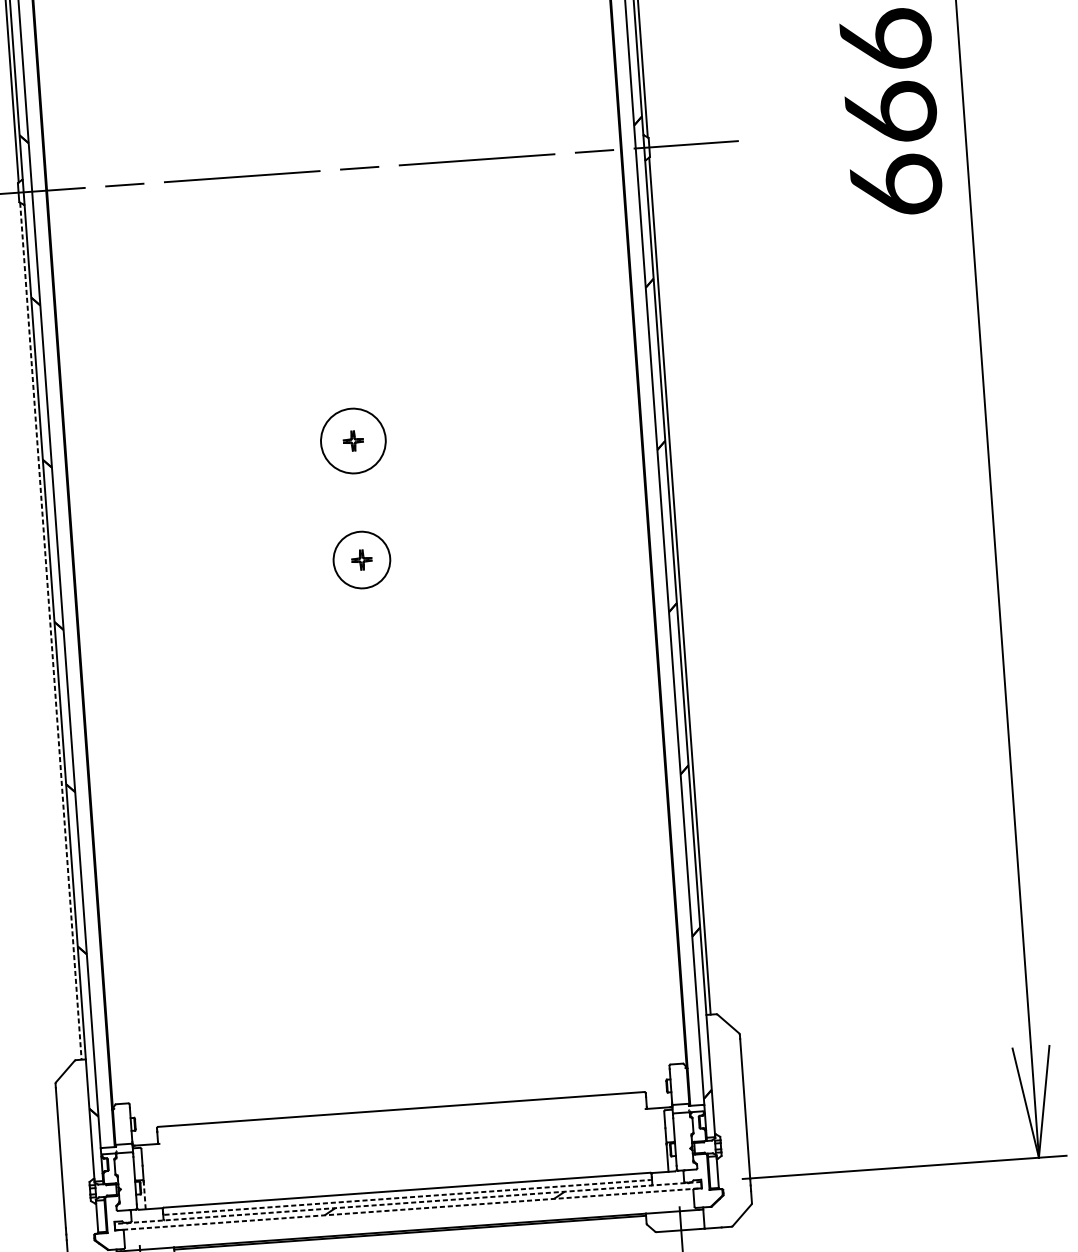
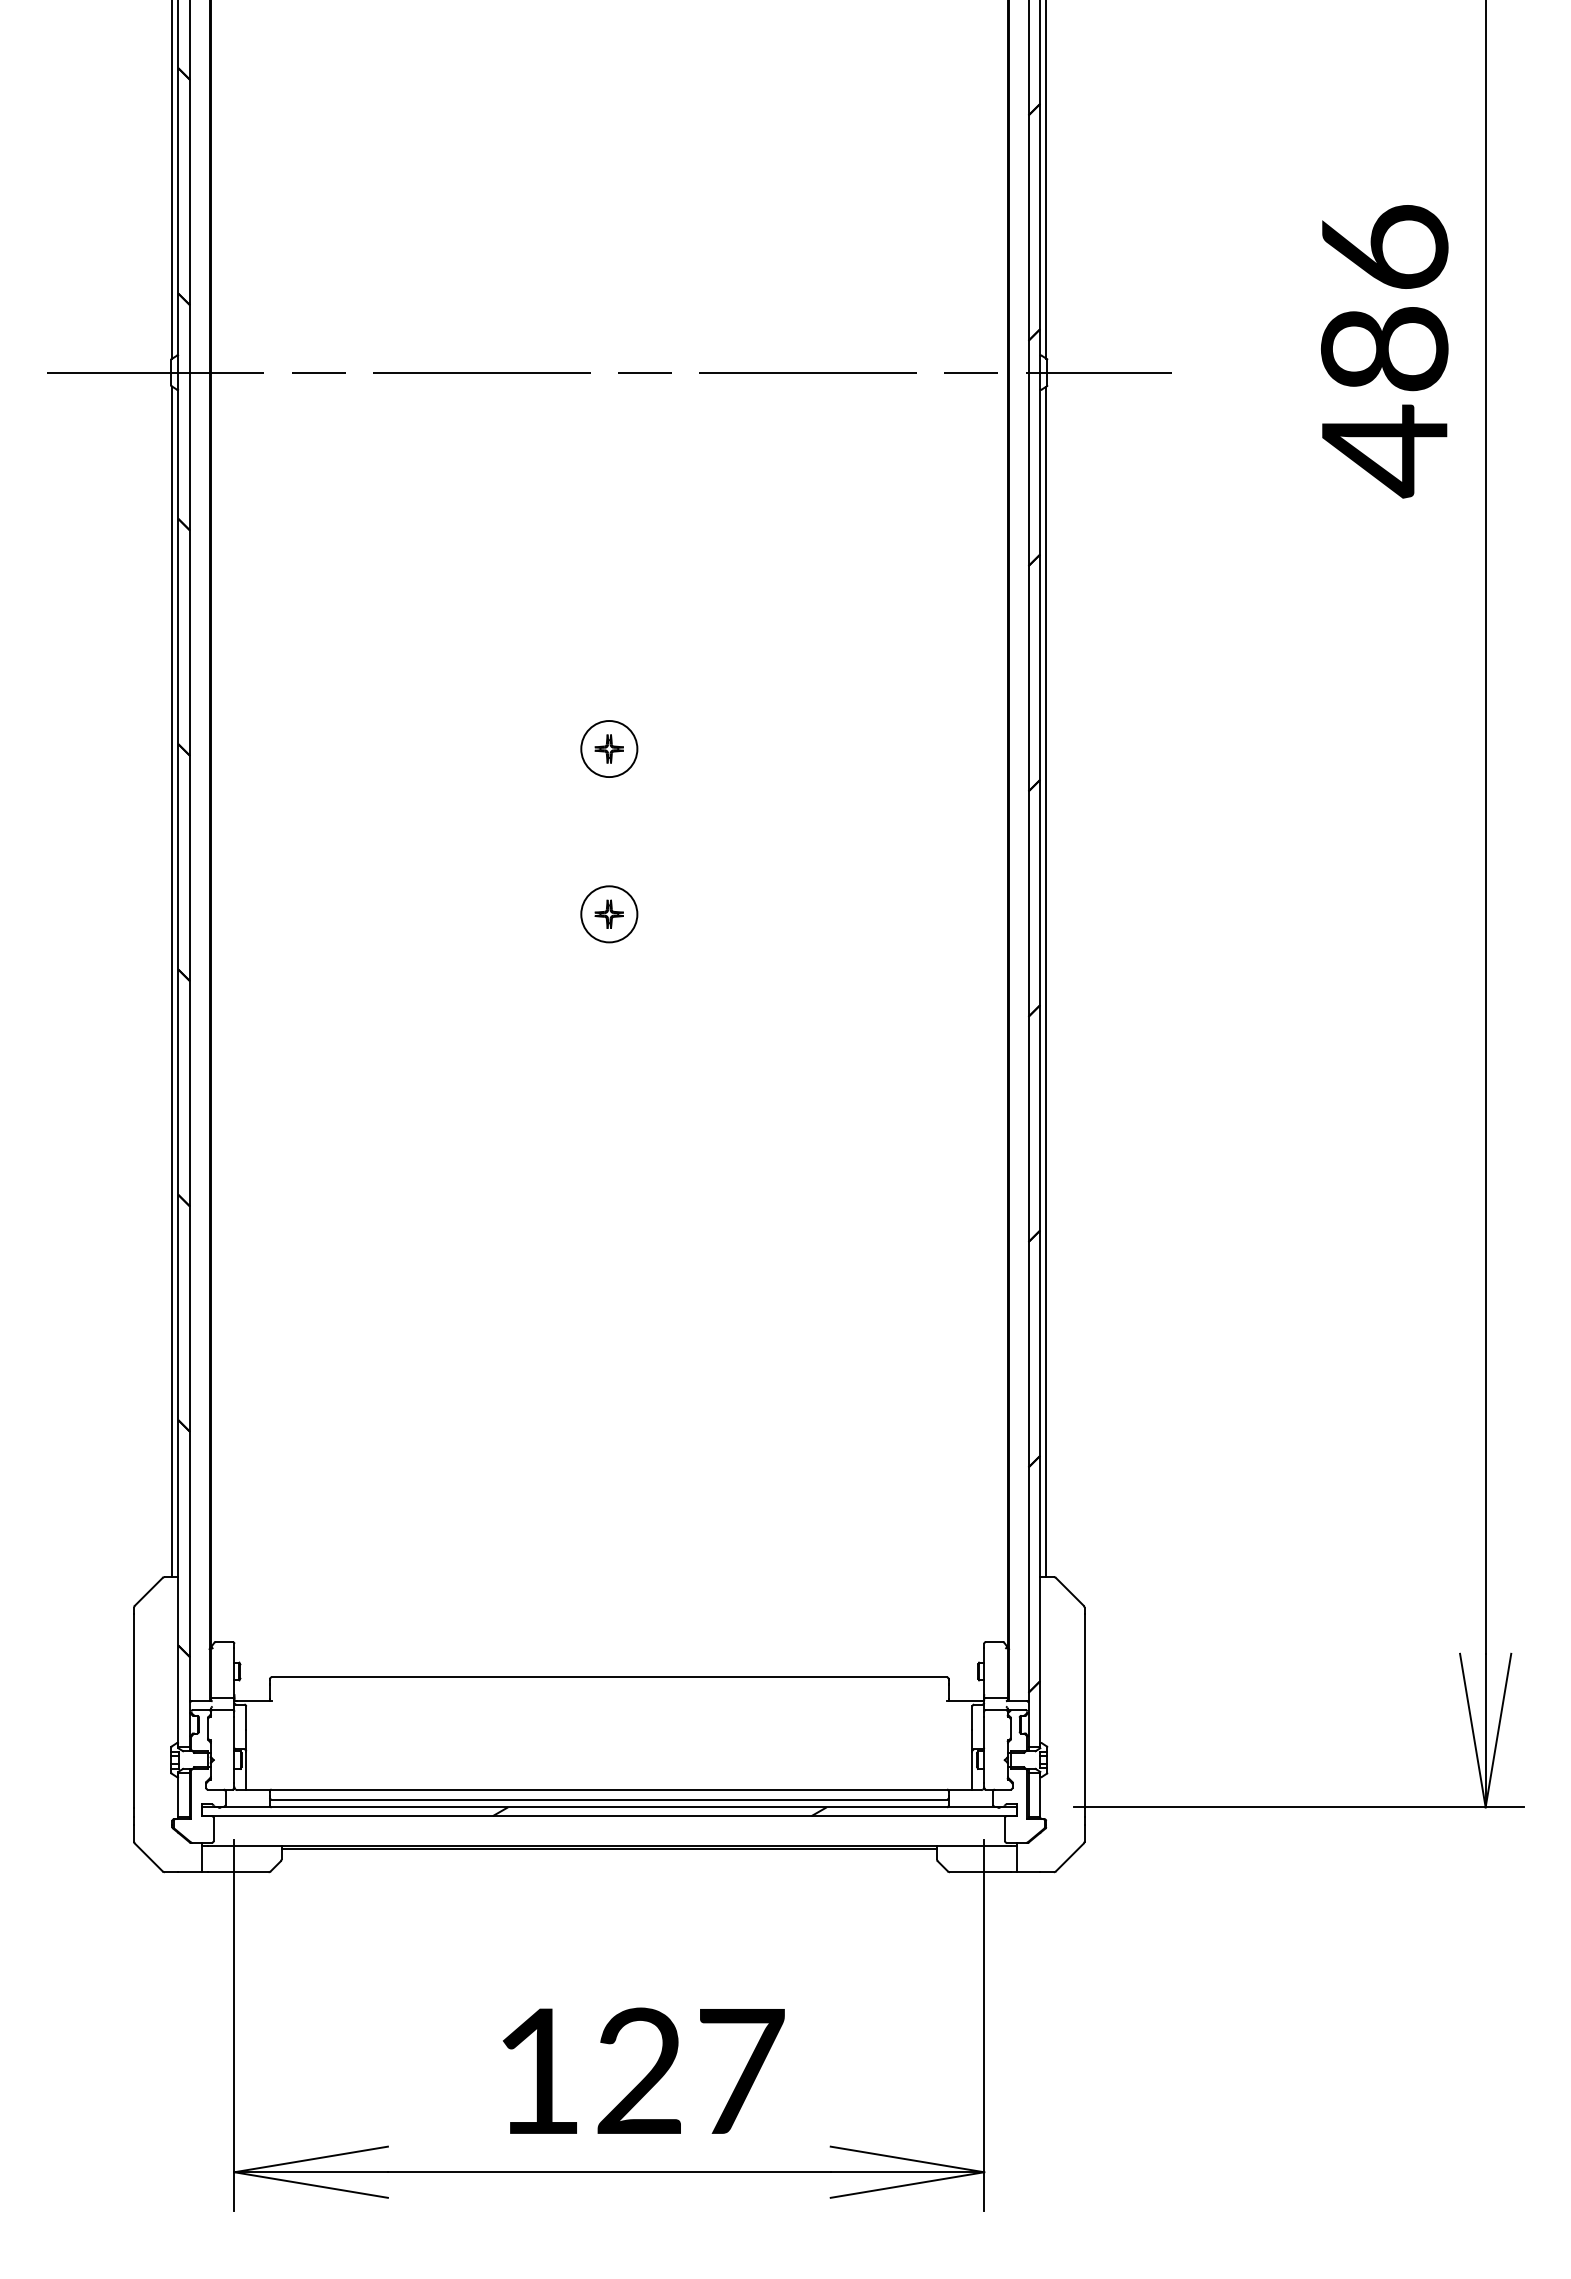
text: (893, 151) -> (1384, 402), 666 -> 486
circle: (353, 441) -> (609, 749), size x0.62
circle: (362, 560) -> (609, 914), size x0.71
line: (50, 631) -> (172, 982), dashed -> solid
line: (144, 1195) -> (246, 1771), dashed -> solid
line: (407, 1197) -> (609, 1799), dashed -> solid
line: (407, 1203) -> (608, 1807), dashed -> solid
line: (408, 1209) -> (609, 1816), dashed -> solid

